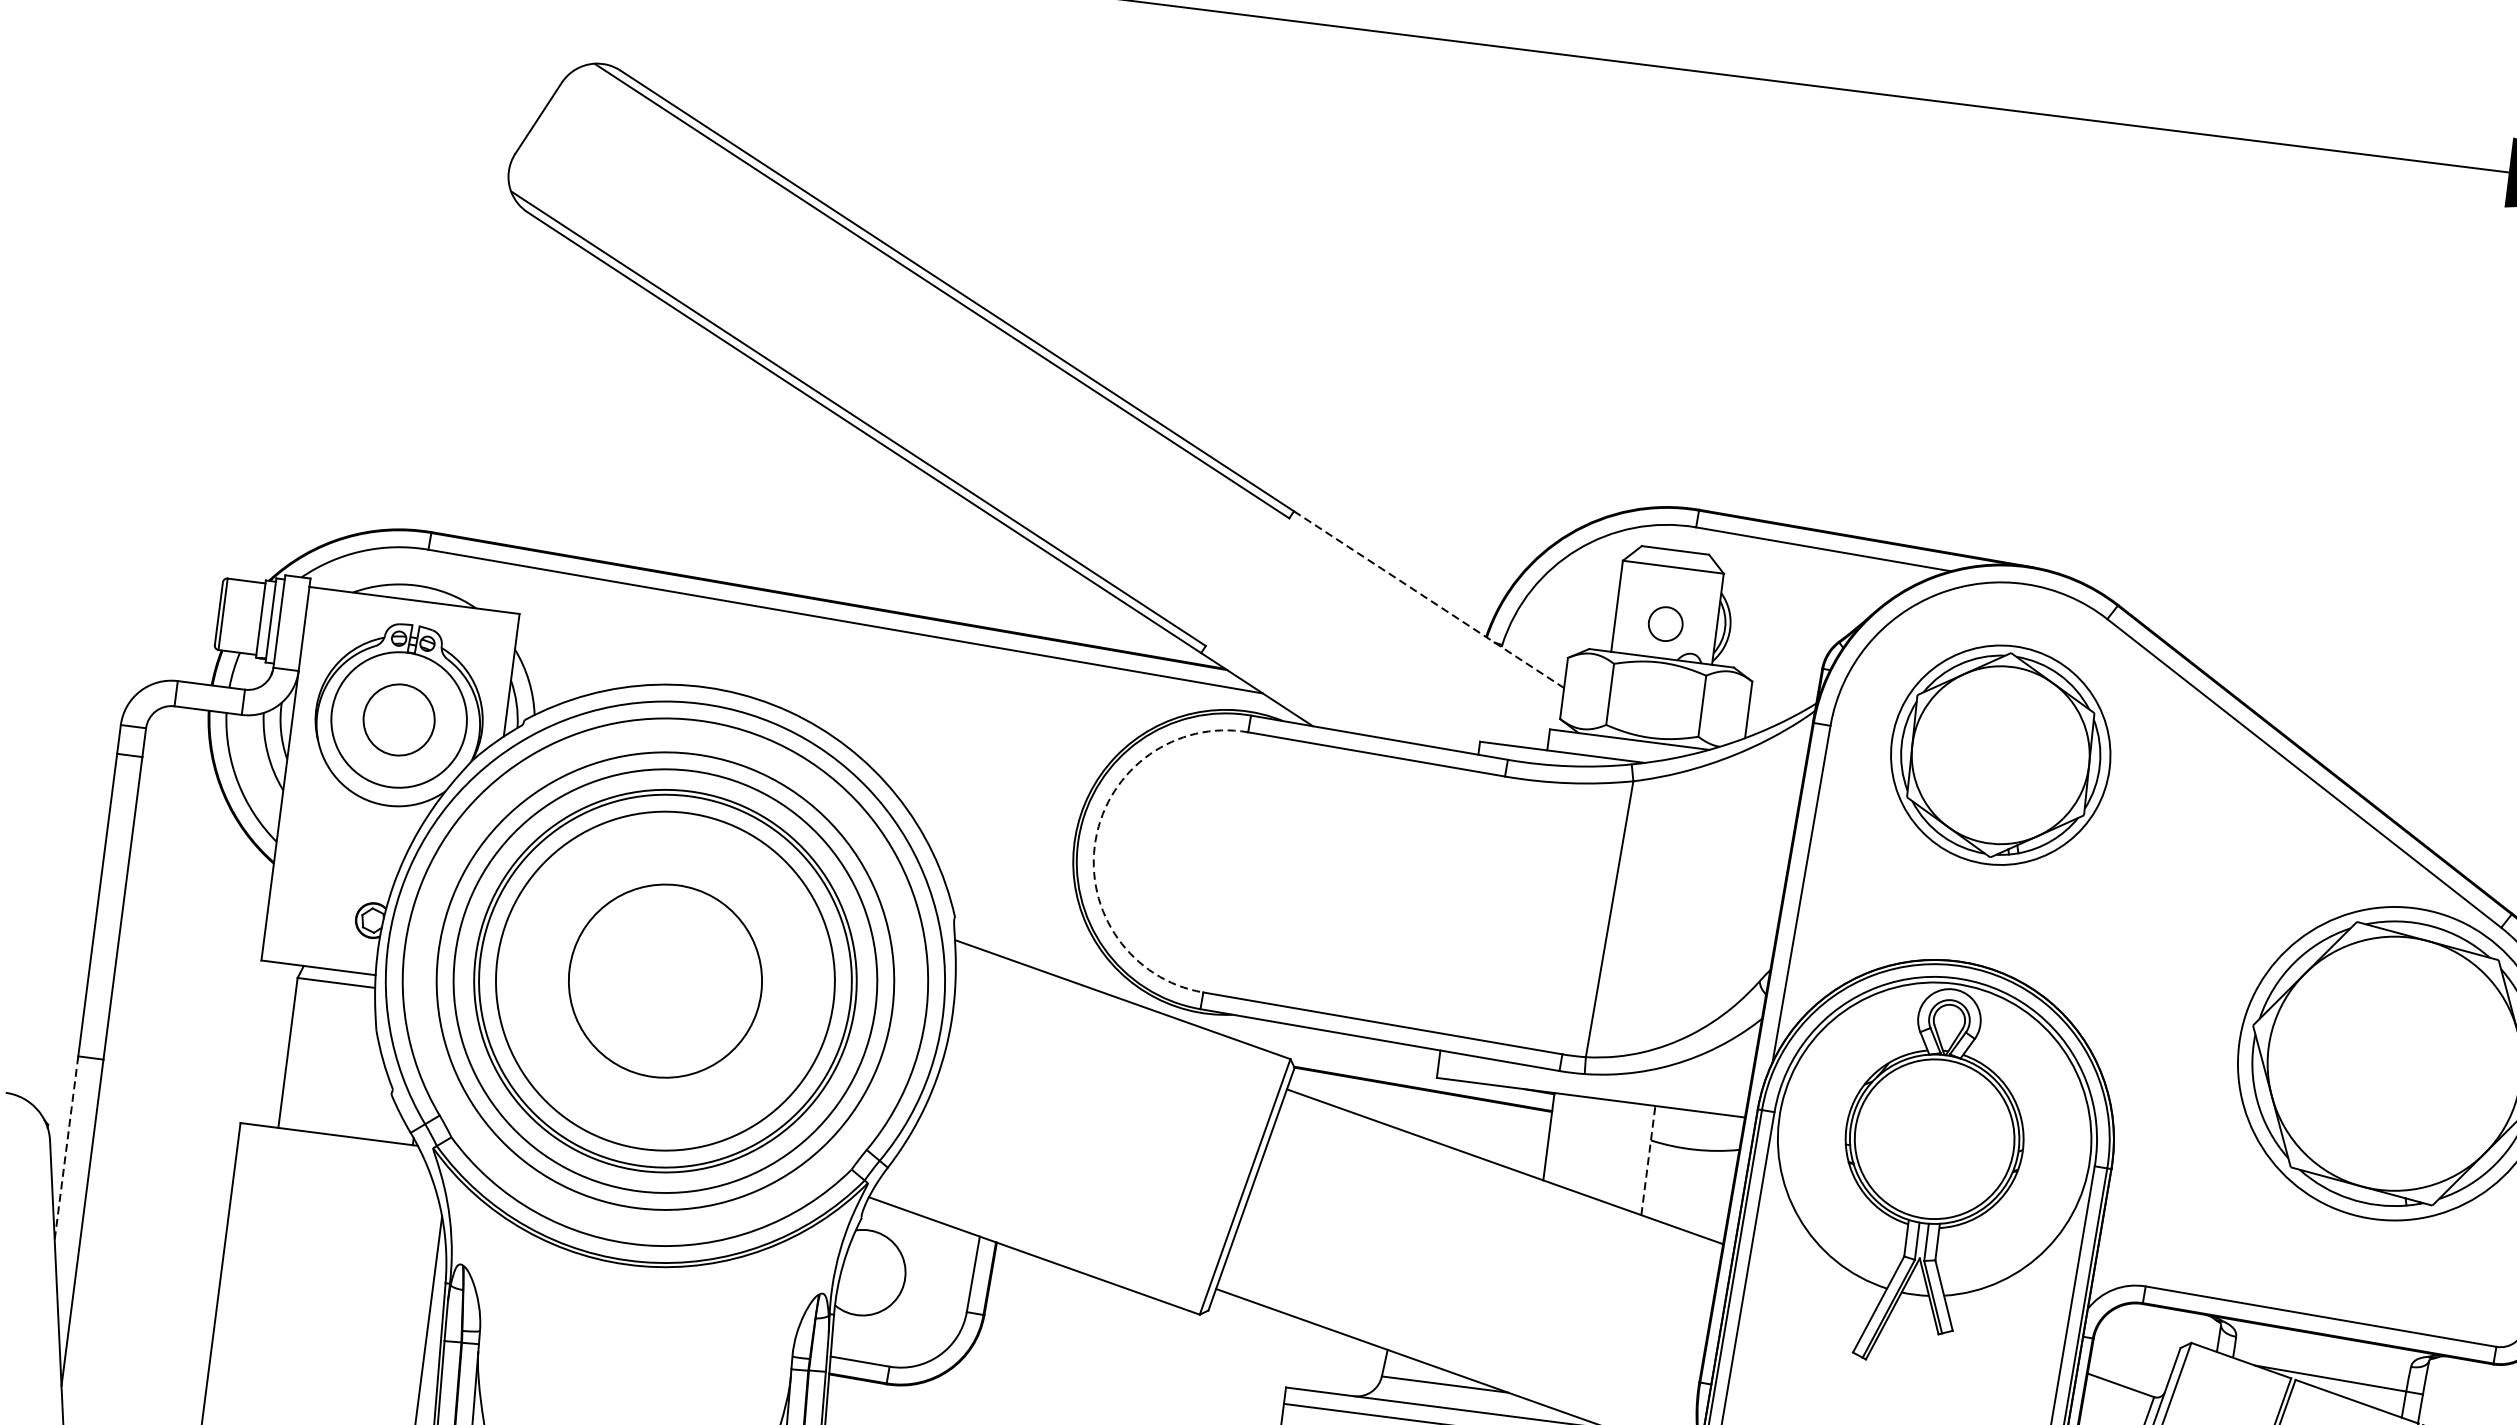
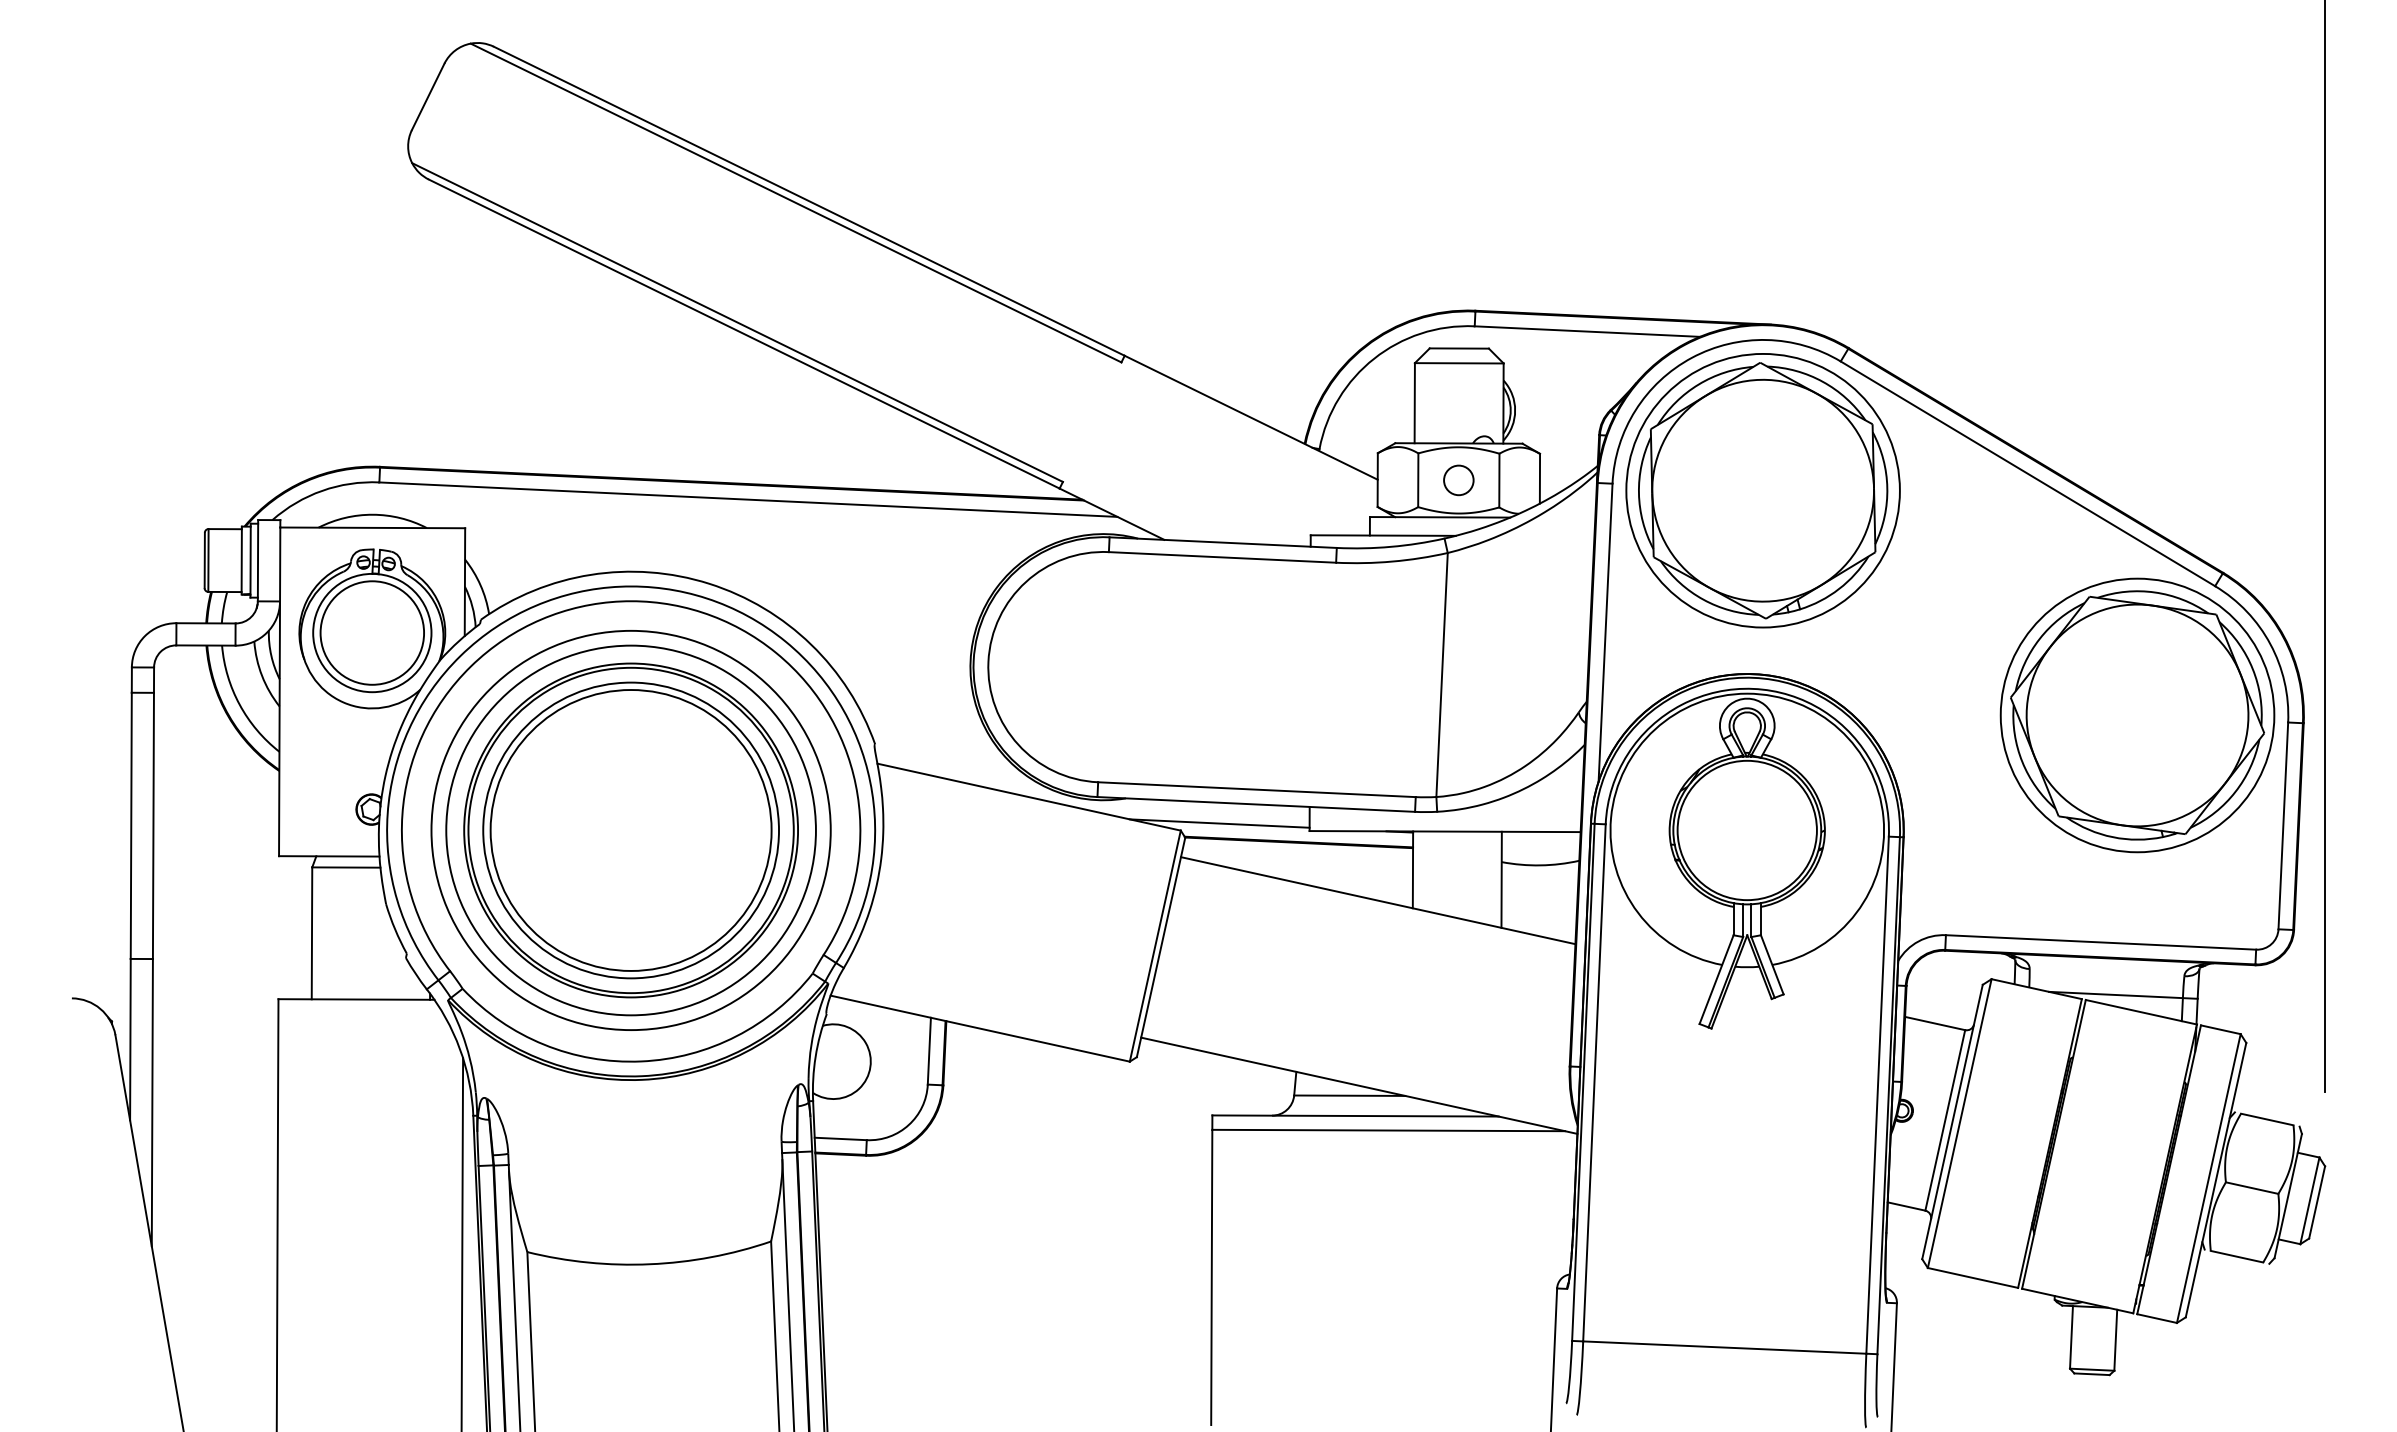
line: (1429, 599) -> (1251, 417), dashed -> solid
circle: (1665, 624) -> (1458, 480), moved
circle: (399, 719) -> (372, 632), size x1.67
part: (2000, 754) -> (1762, 490), size x1.43
arc: (1095, 839) -> (988, 661), dashed -> solid
circle: (664, 981) -> (630, 830), size x1.67
line: (1335, 1056) -> (1219, 823), added
line: (66, 1147) -> (130, 1039), dashed -> solid
line: (1648, 1160) -> (1501, 879), dashed -> solid

